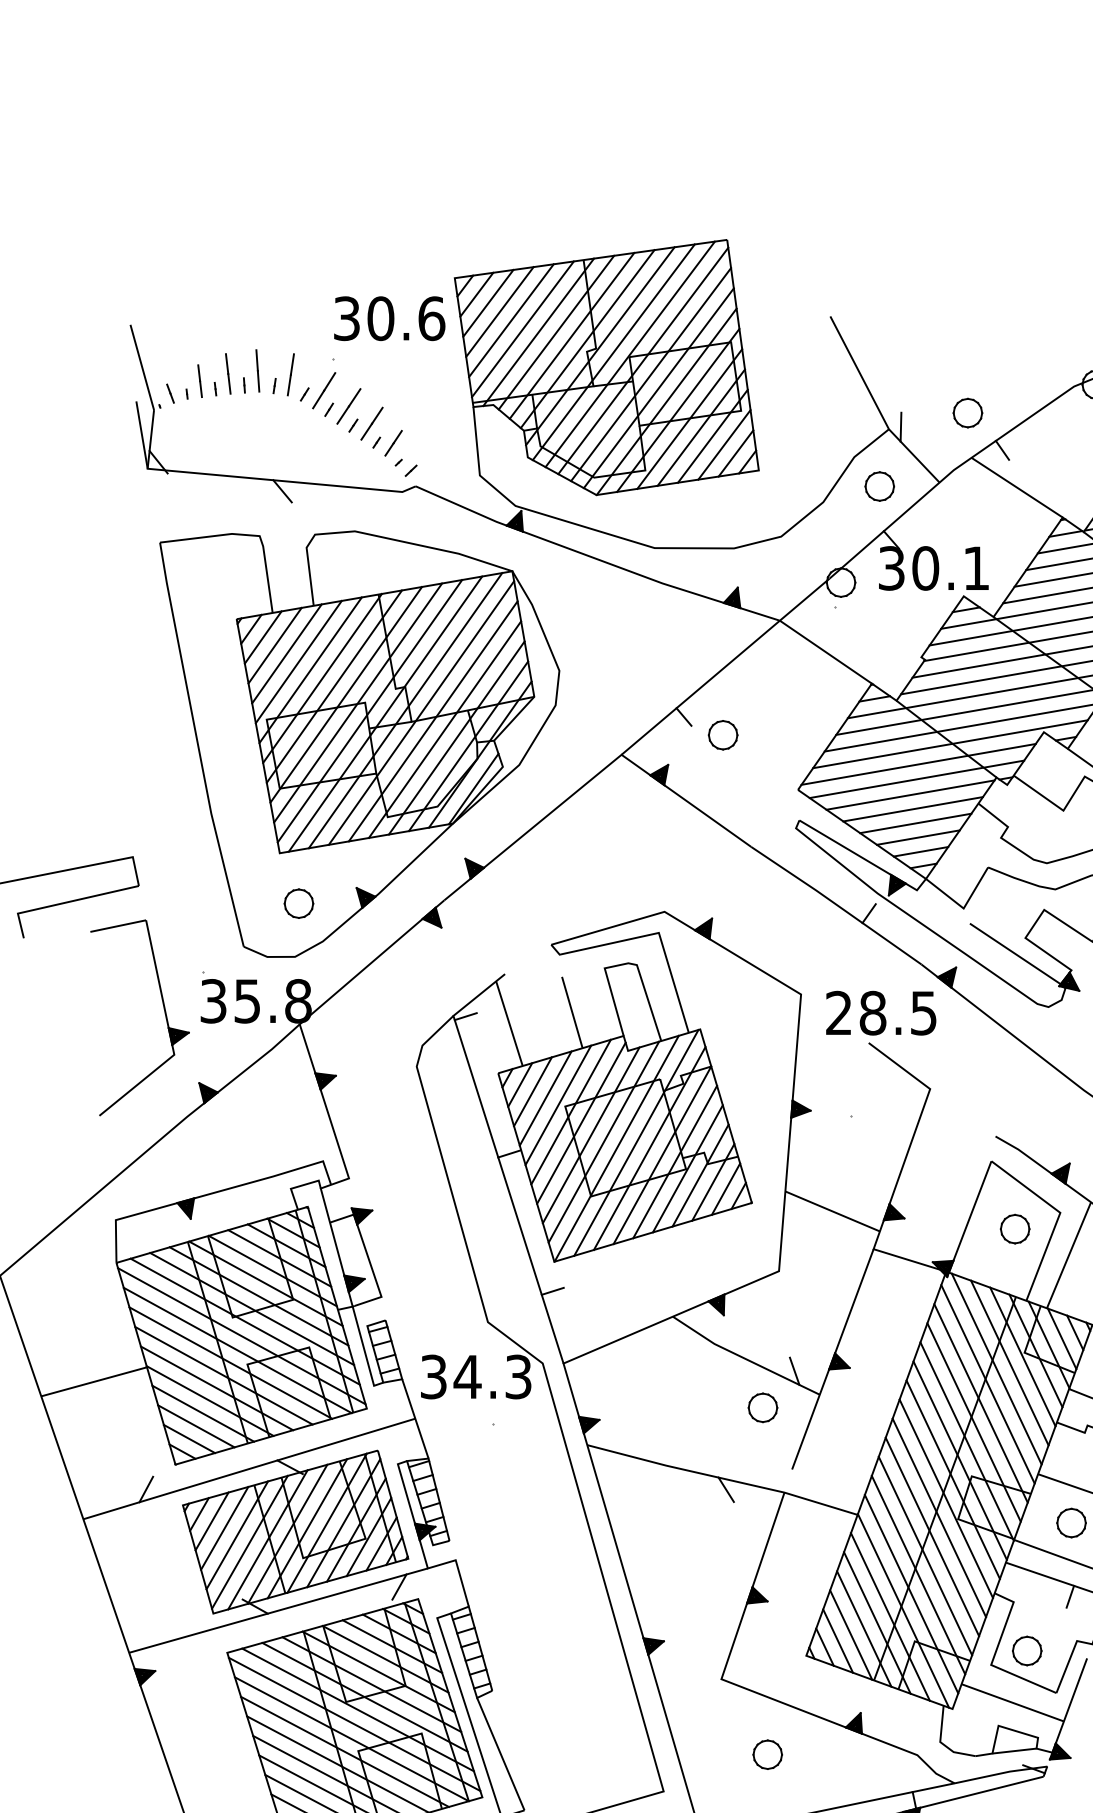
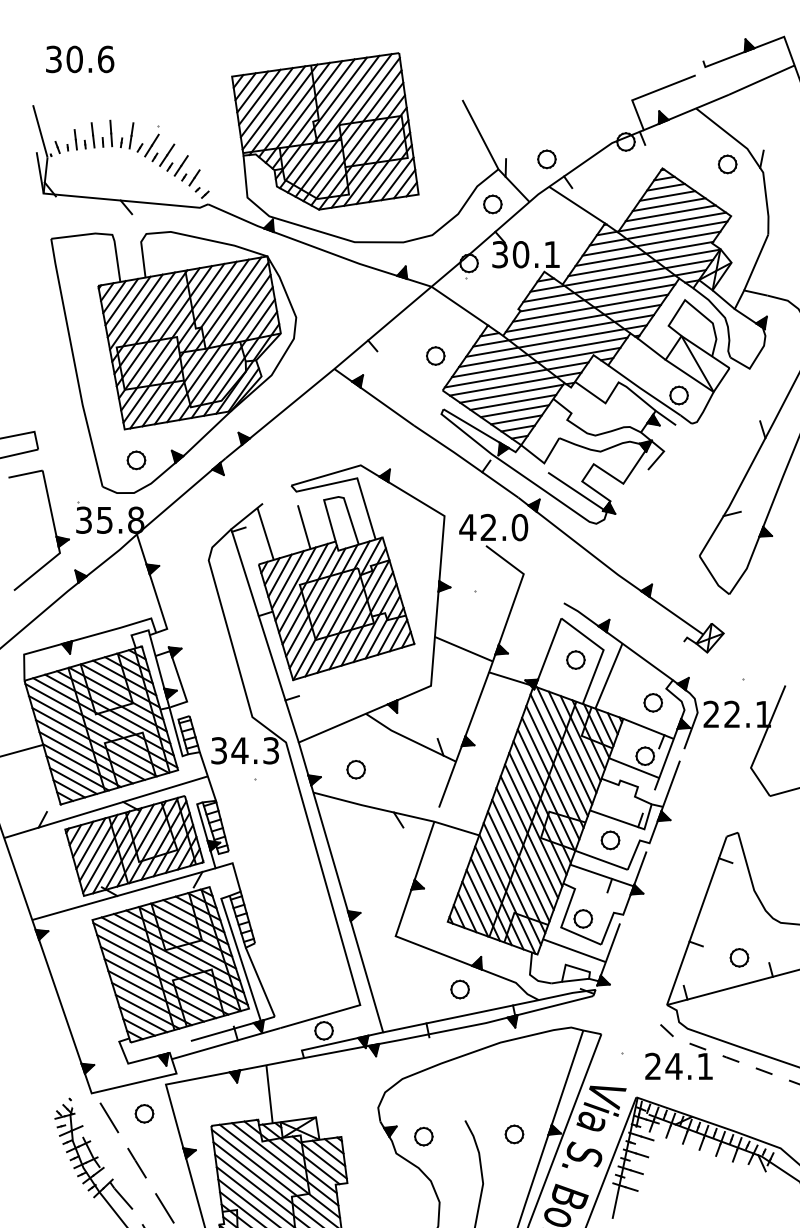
text: (390, 318) -> (80, 59), moved
part: (722, 734) -> (435, 355), moved
text: (880, 1013) -> (493, 527), 28.5 -> 42.0
part: (761, 1407) -> (355, 769), moved
part: (766, 1754) -> (459, 989), moved

